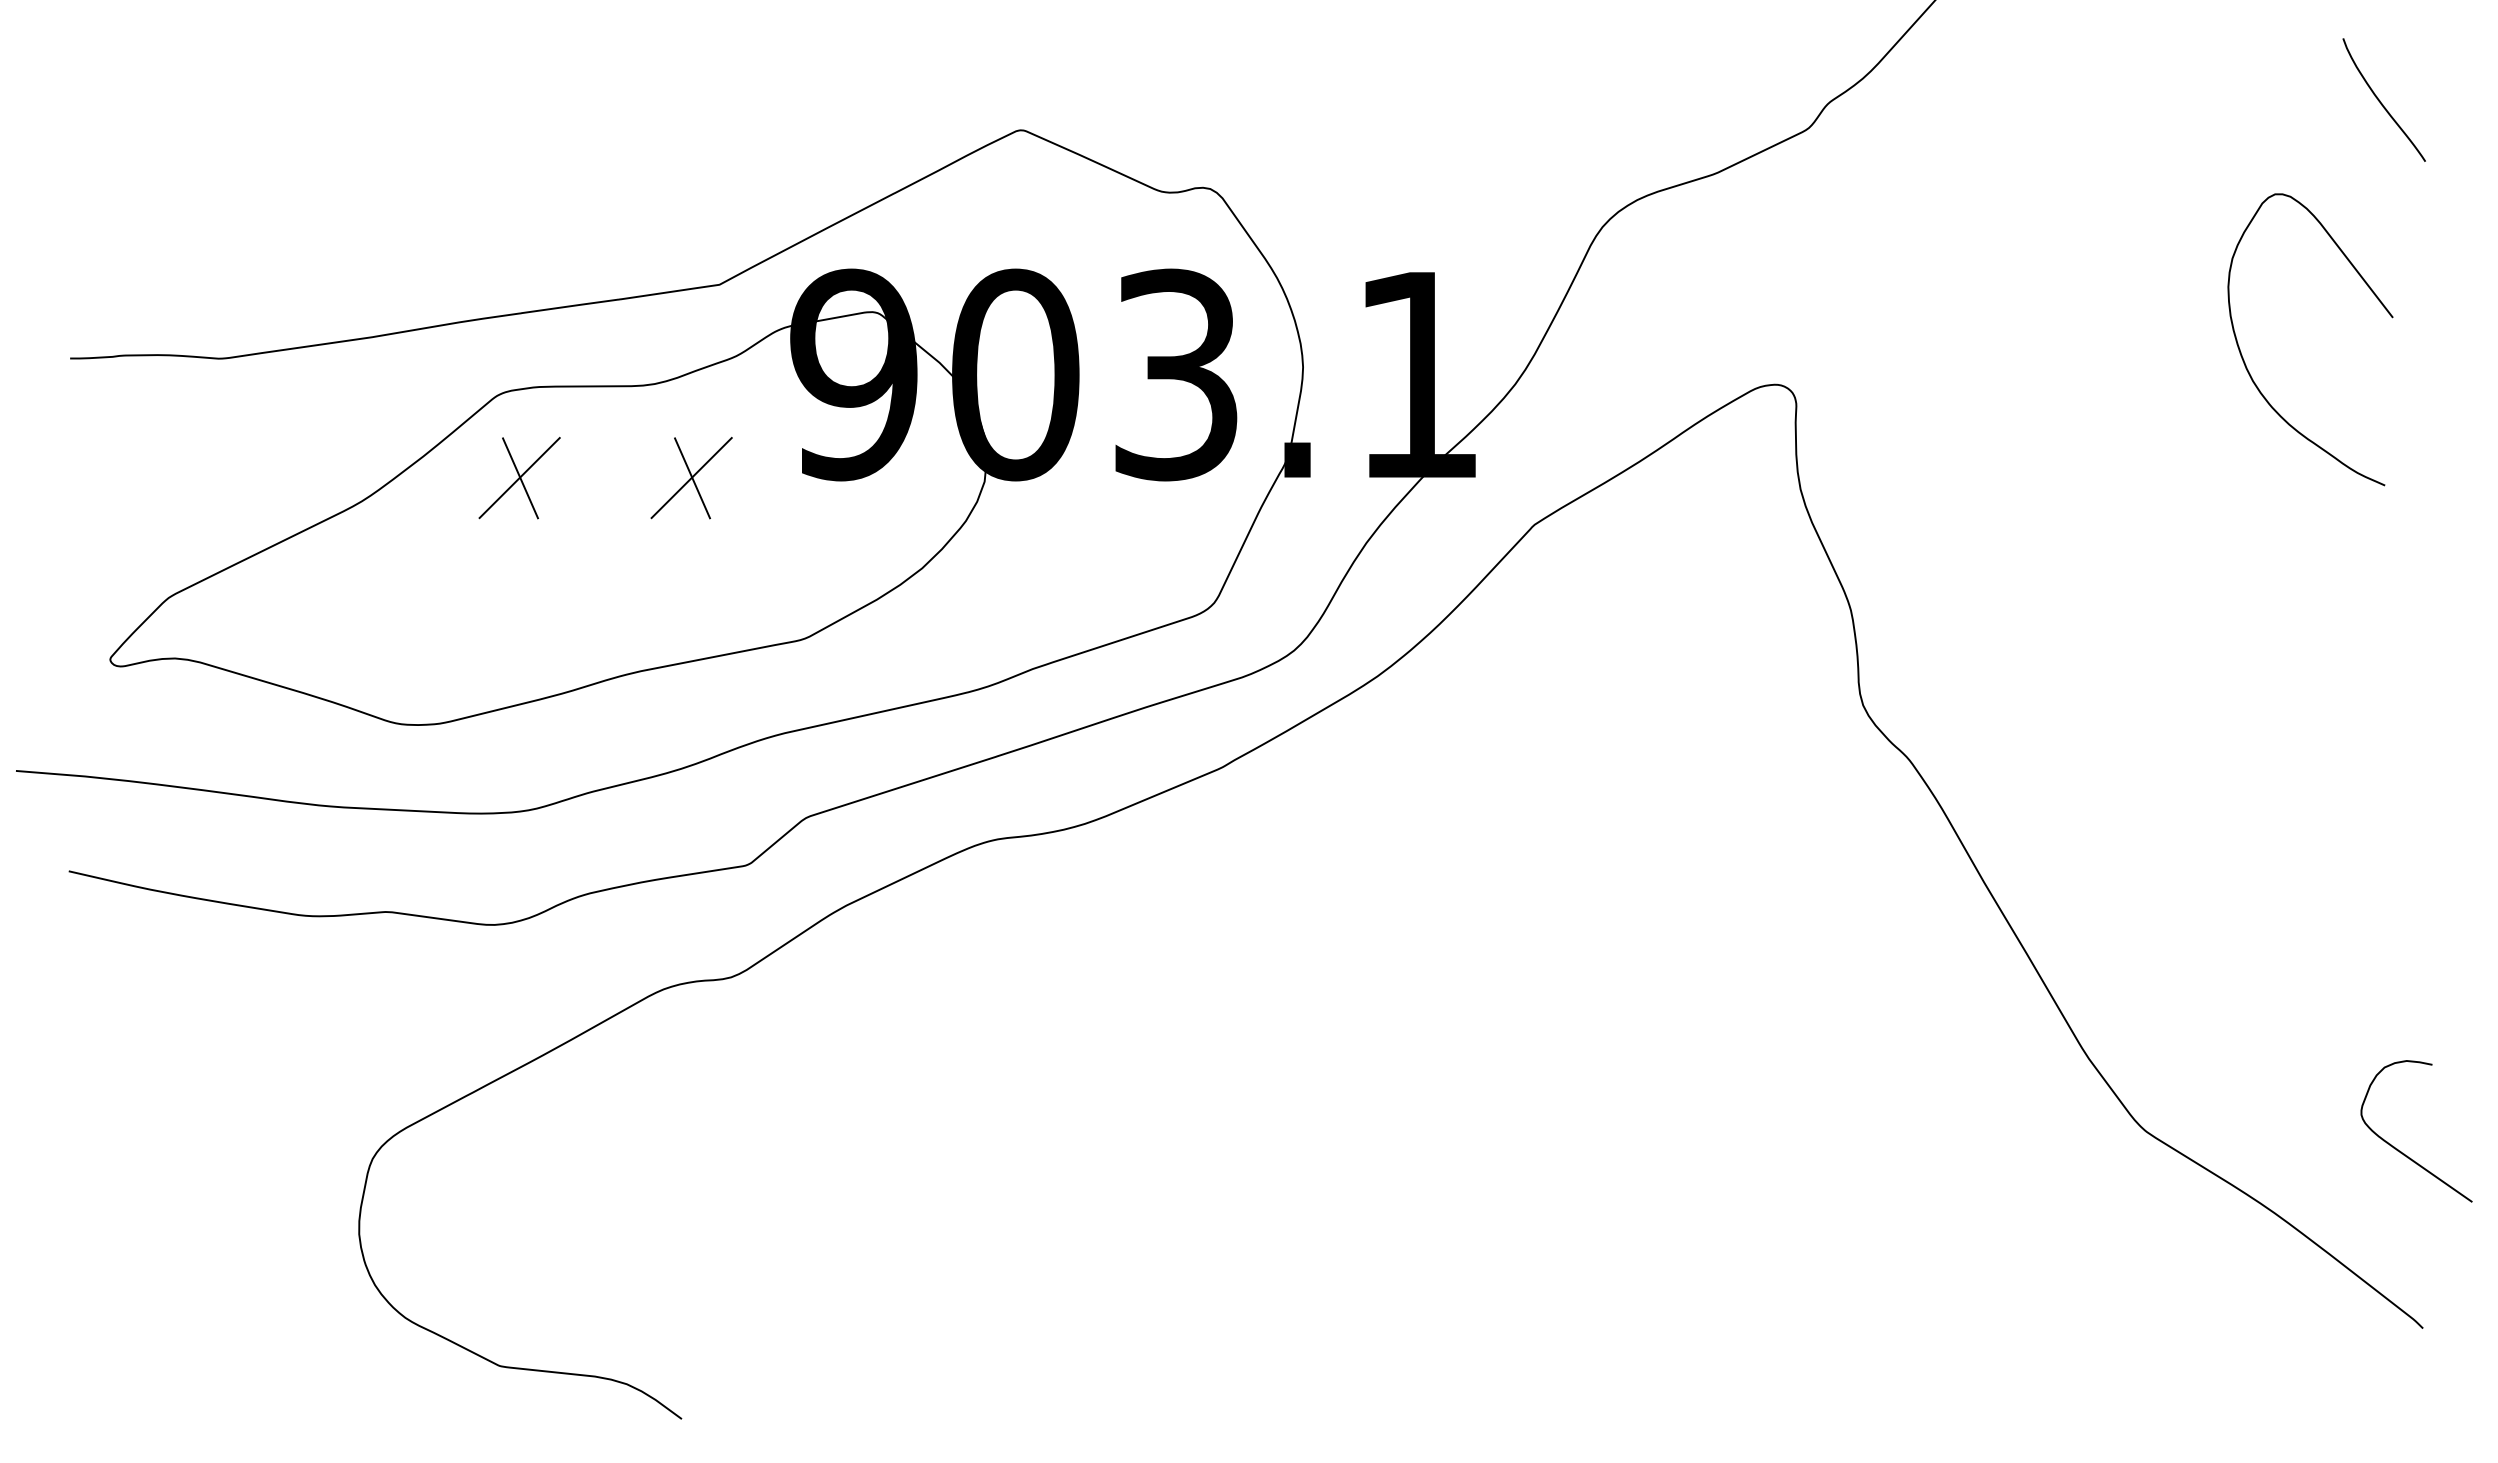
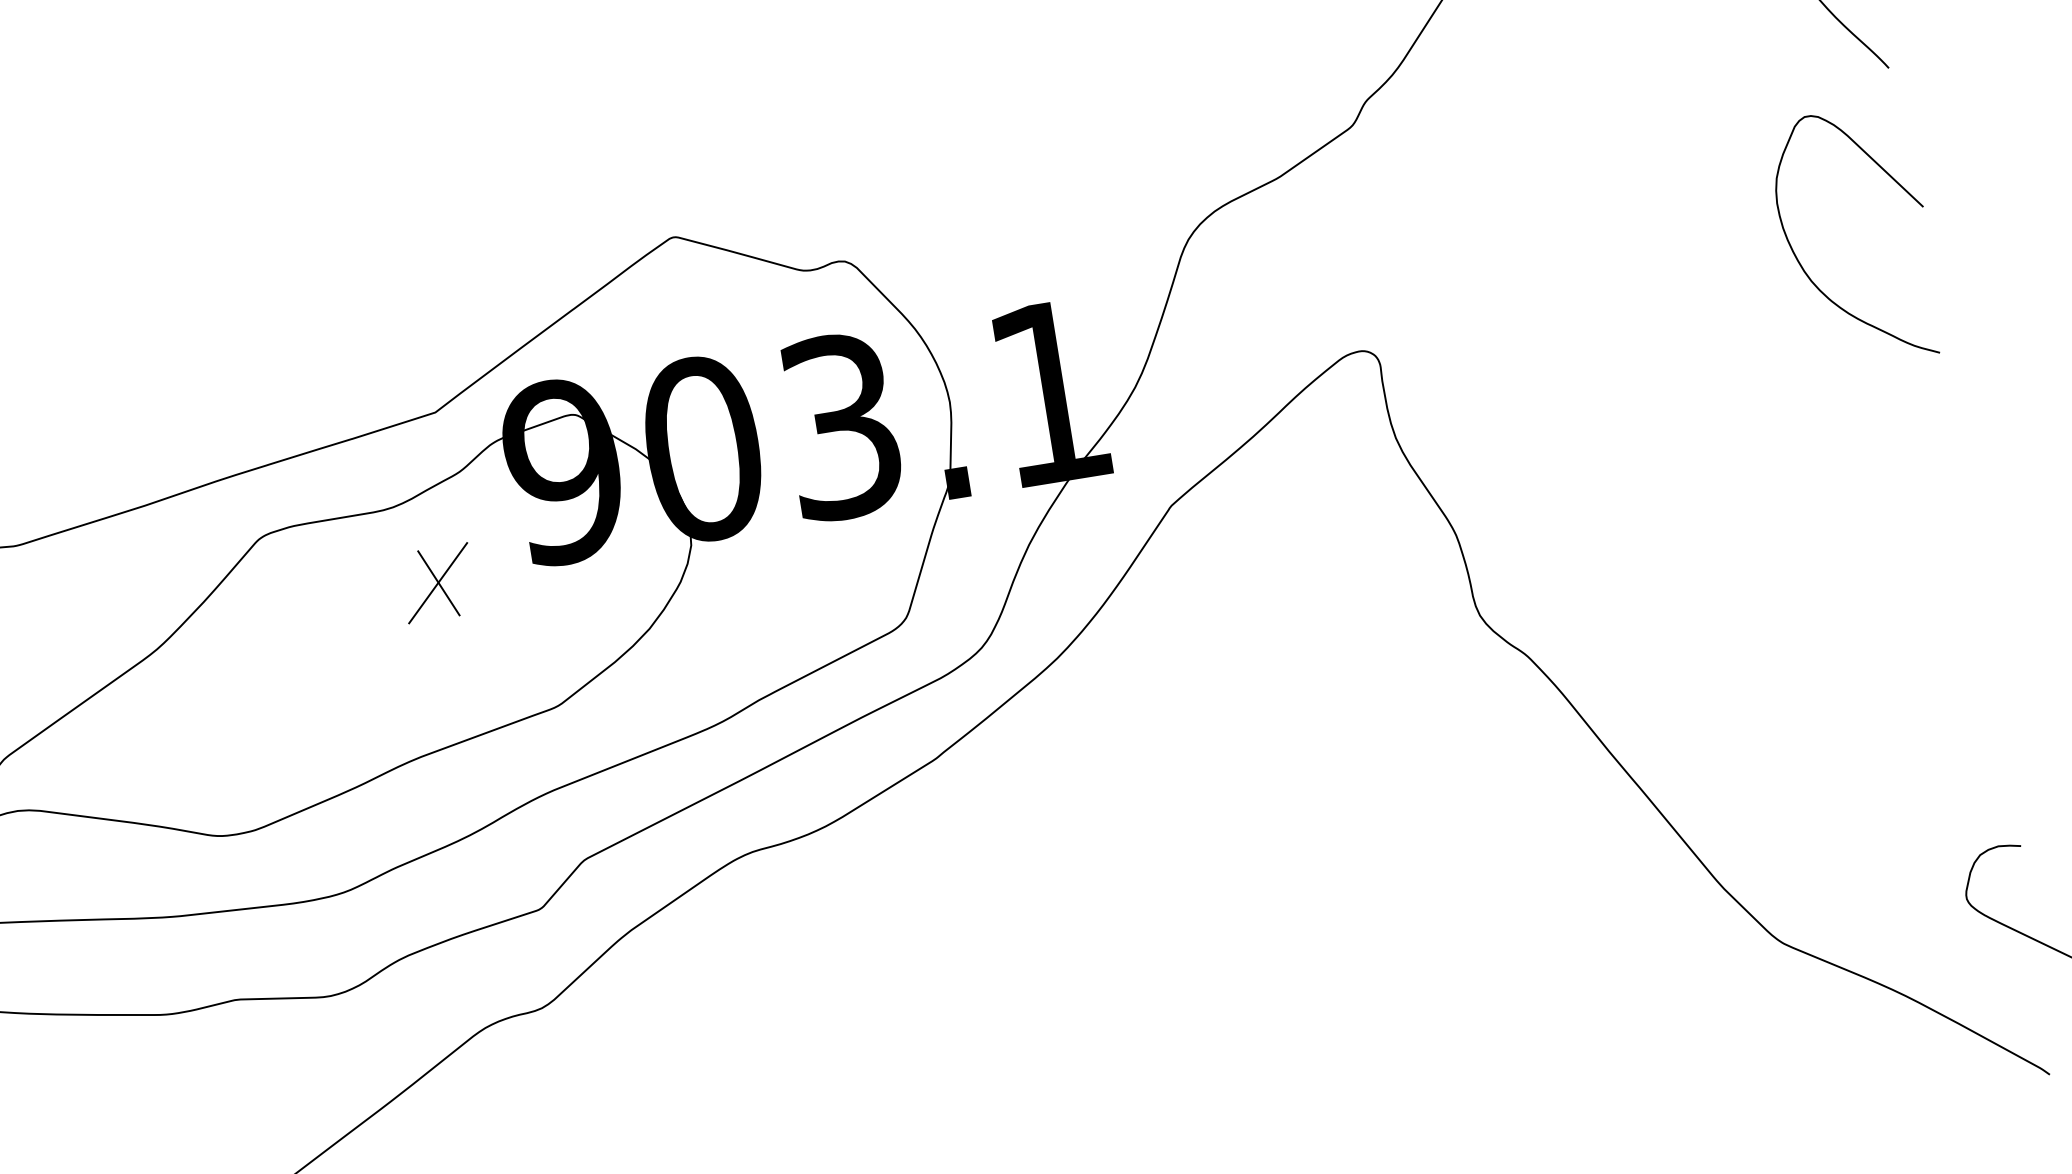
curve: (2248, 369) -> (1806, 271), moved
part: (519, 478) -> (289, 607), removed

